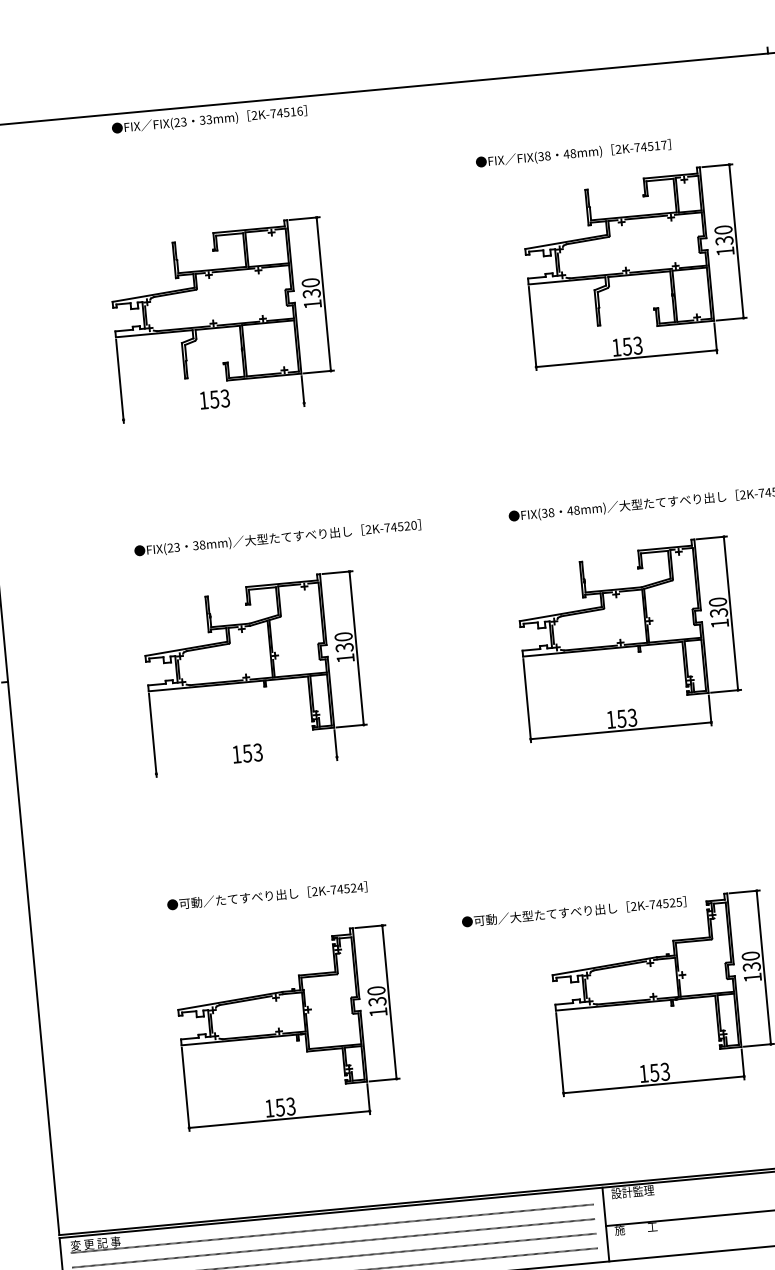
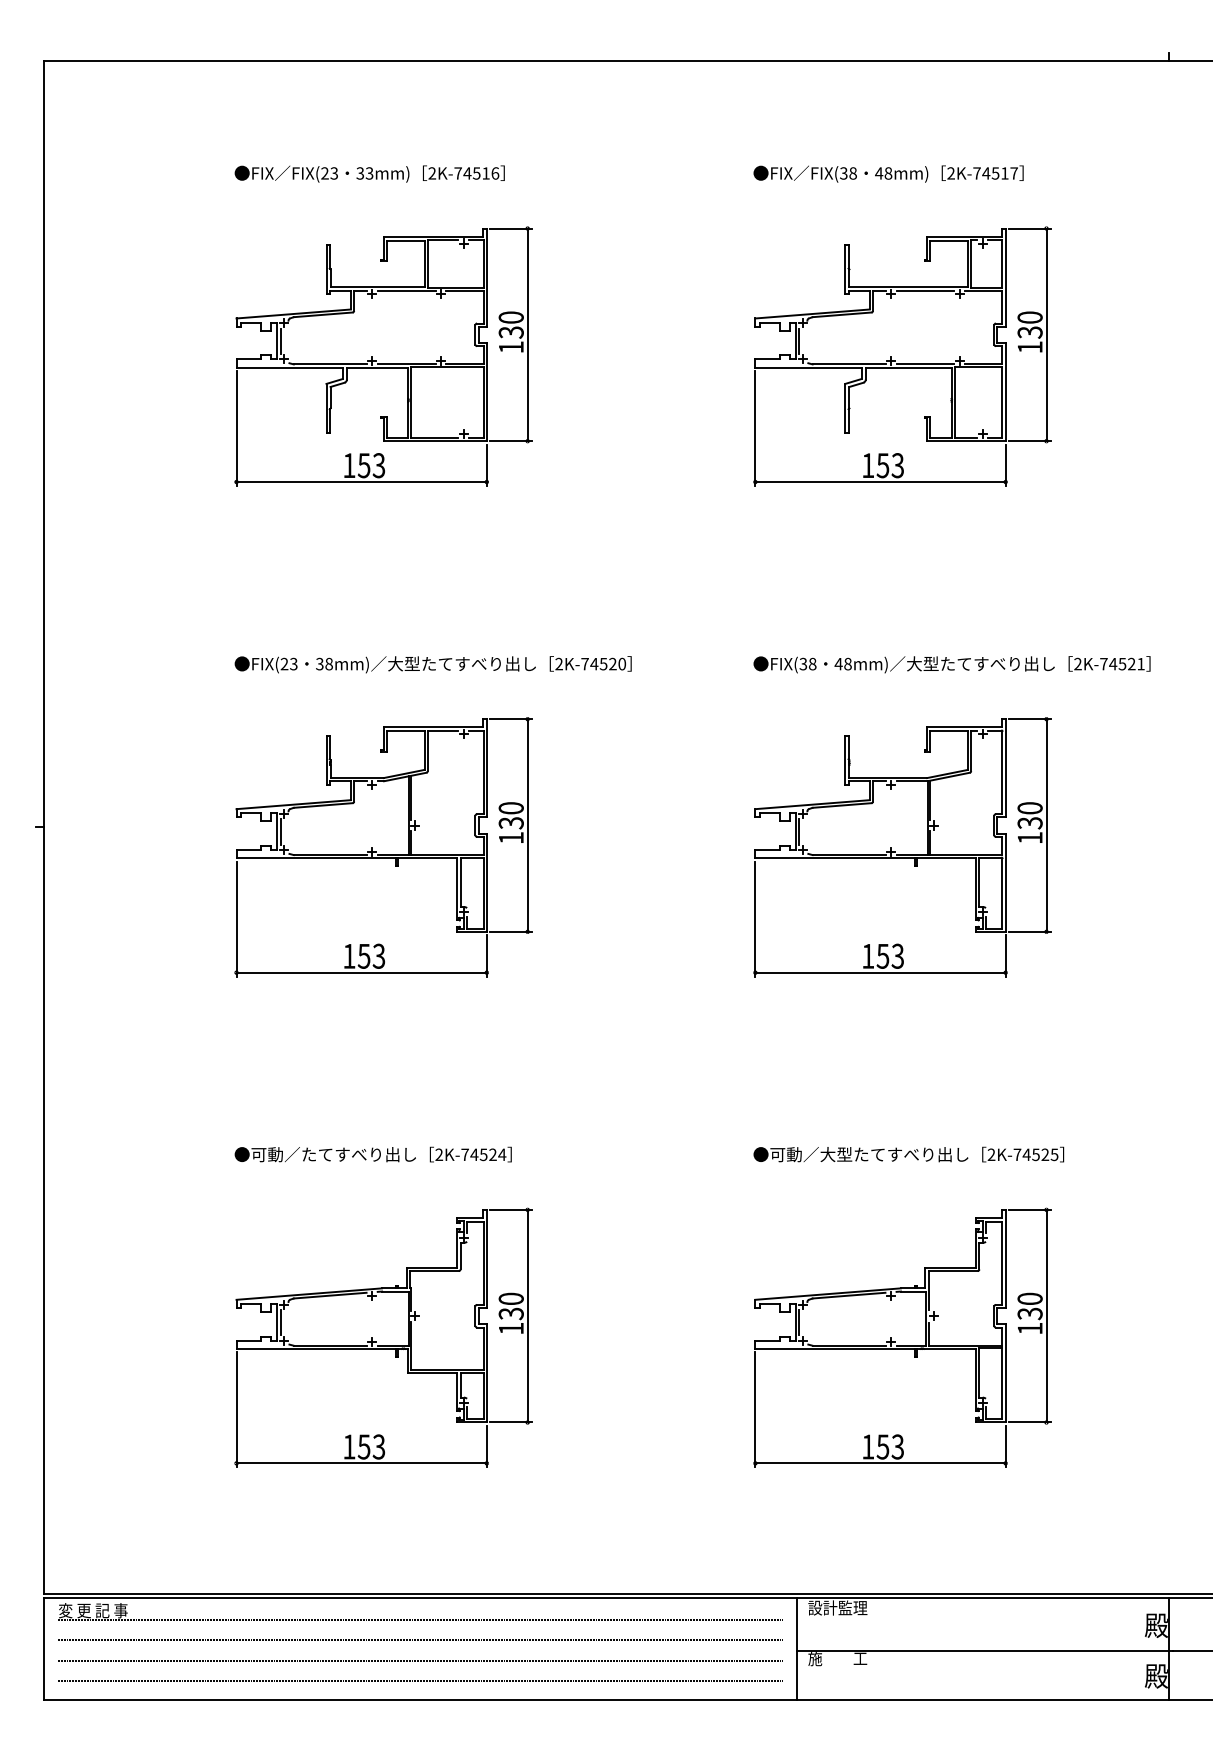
text: (209, 119) -> (369, 173), moved
part: (634, 266) -> (902, 356), moved
line: (213, 411) -> (361, 482), added
line: (246, 765) -> (361, 972), added
text: (573, 911) -> (908, 1154), moved

